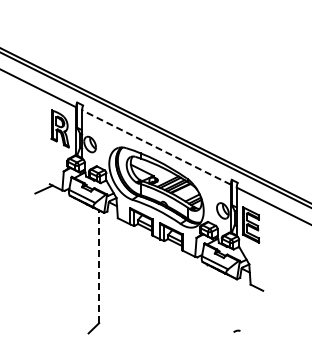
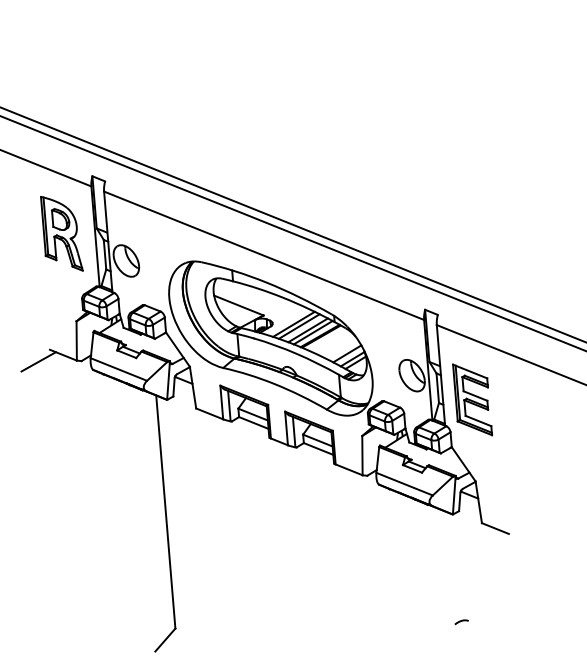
line: (156, 147) -> (264, 255), dashed -> solid
line: (99, 266) -> (166, 511), dashed -> solid

